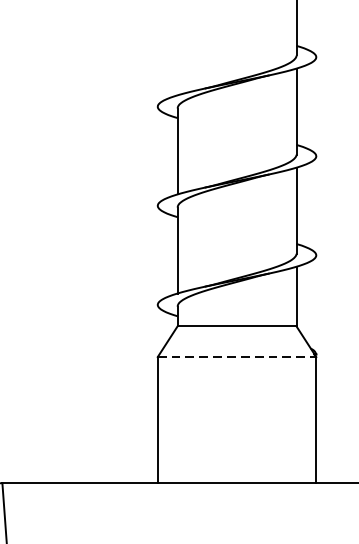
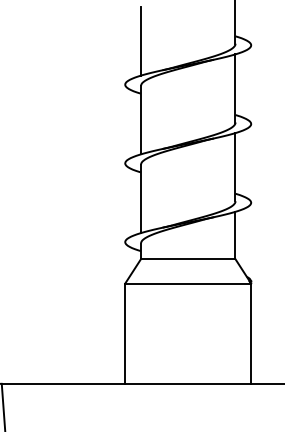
line: (176, 52) -> (140, 41), added
line: (237, 356) -> (188, 283), dashed -> solid

